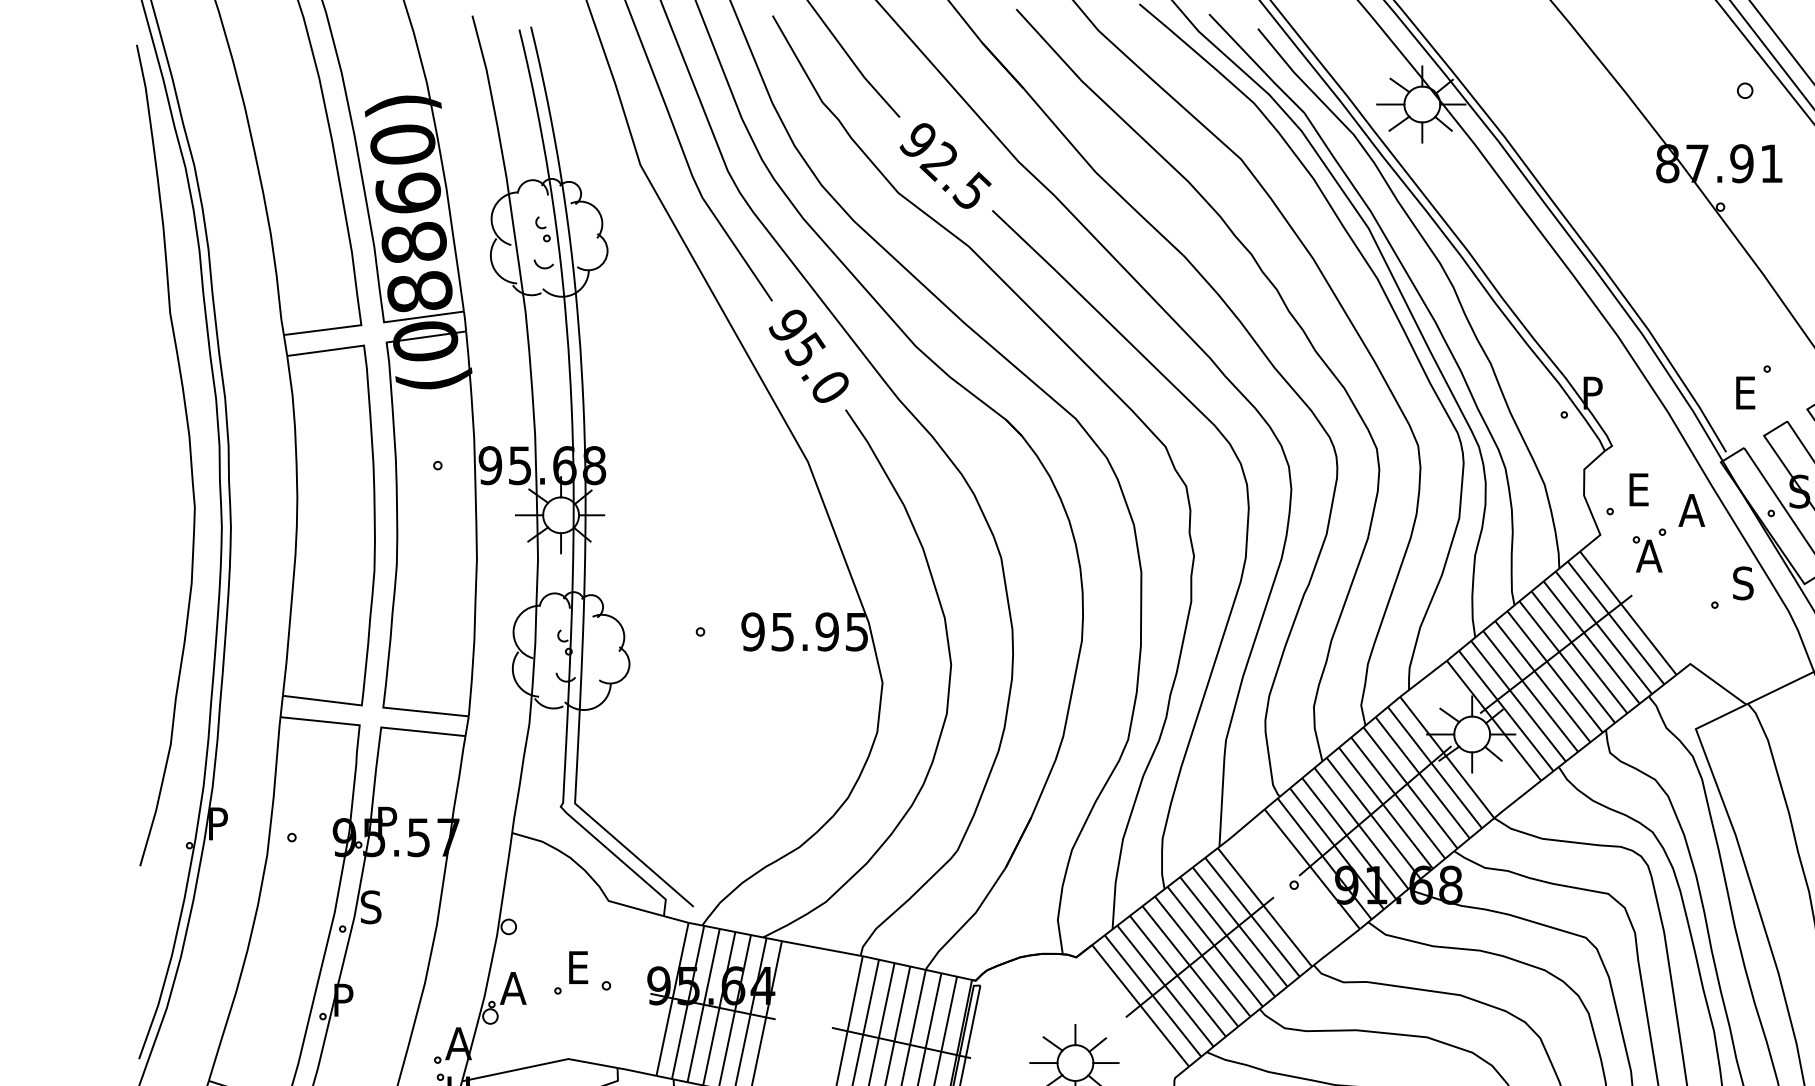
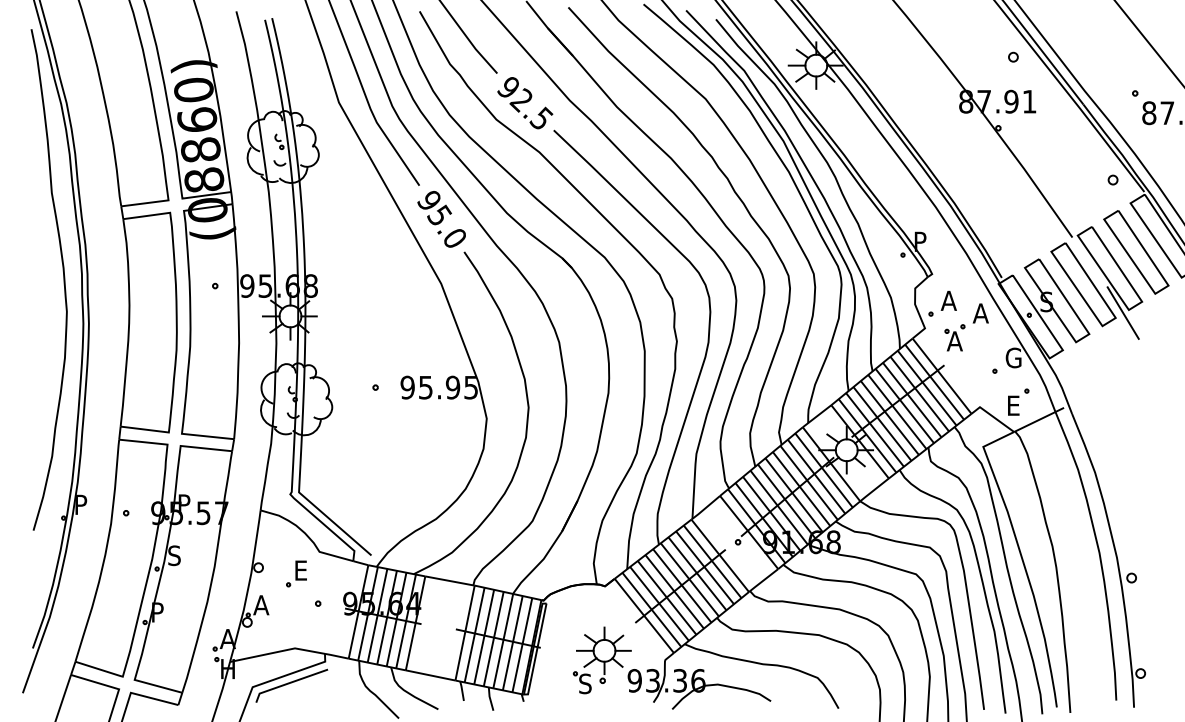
part: (1753, 386) -> (1018, 401), moved
text: (1638, 489) -> (948, 300), E -> A
text: (1745, 582) -> (1013, 357), S -> G
part: (570, 972) -> (296, 573), moved

